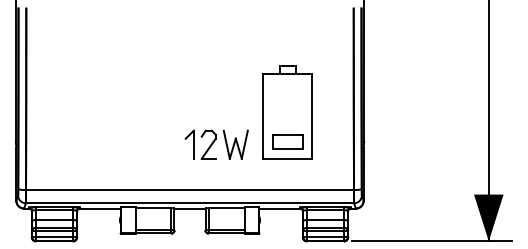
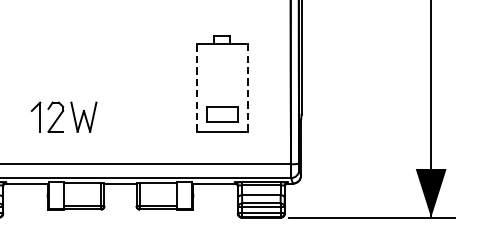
line: (263, 116) -> (196, 87), solid -> dashed
line: (312, 117) -> (247, 88), solid -> dashed
part: (216, 144) -> (63, 116), moved

